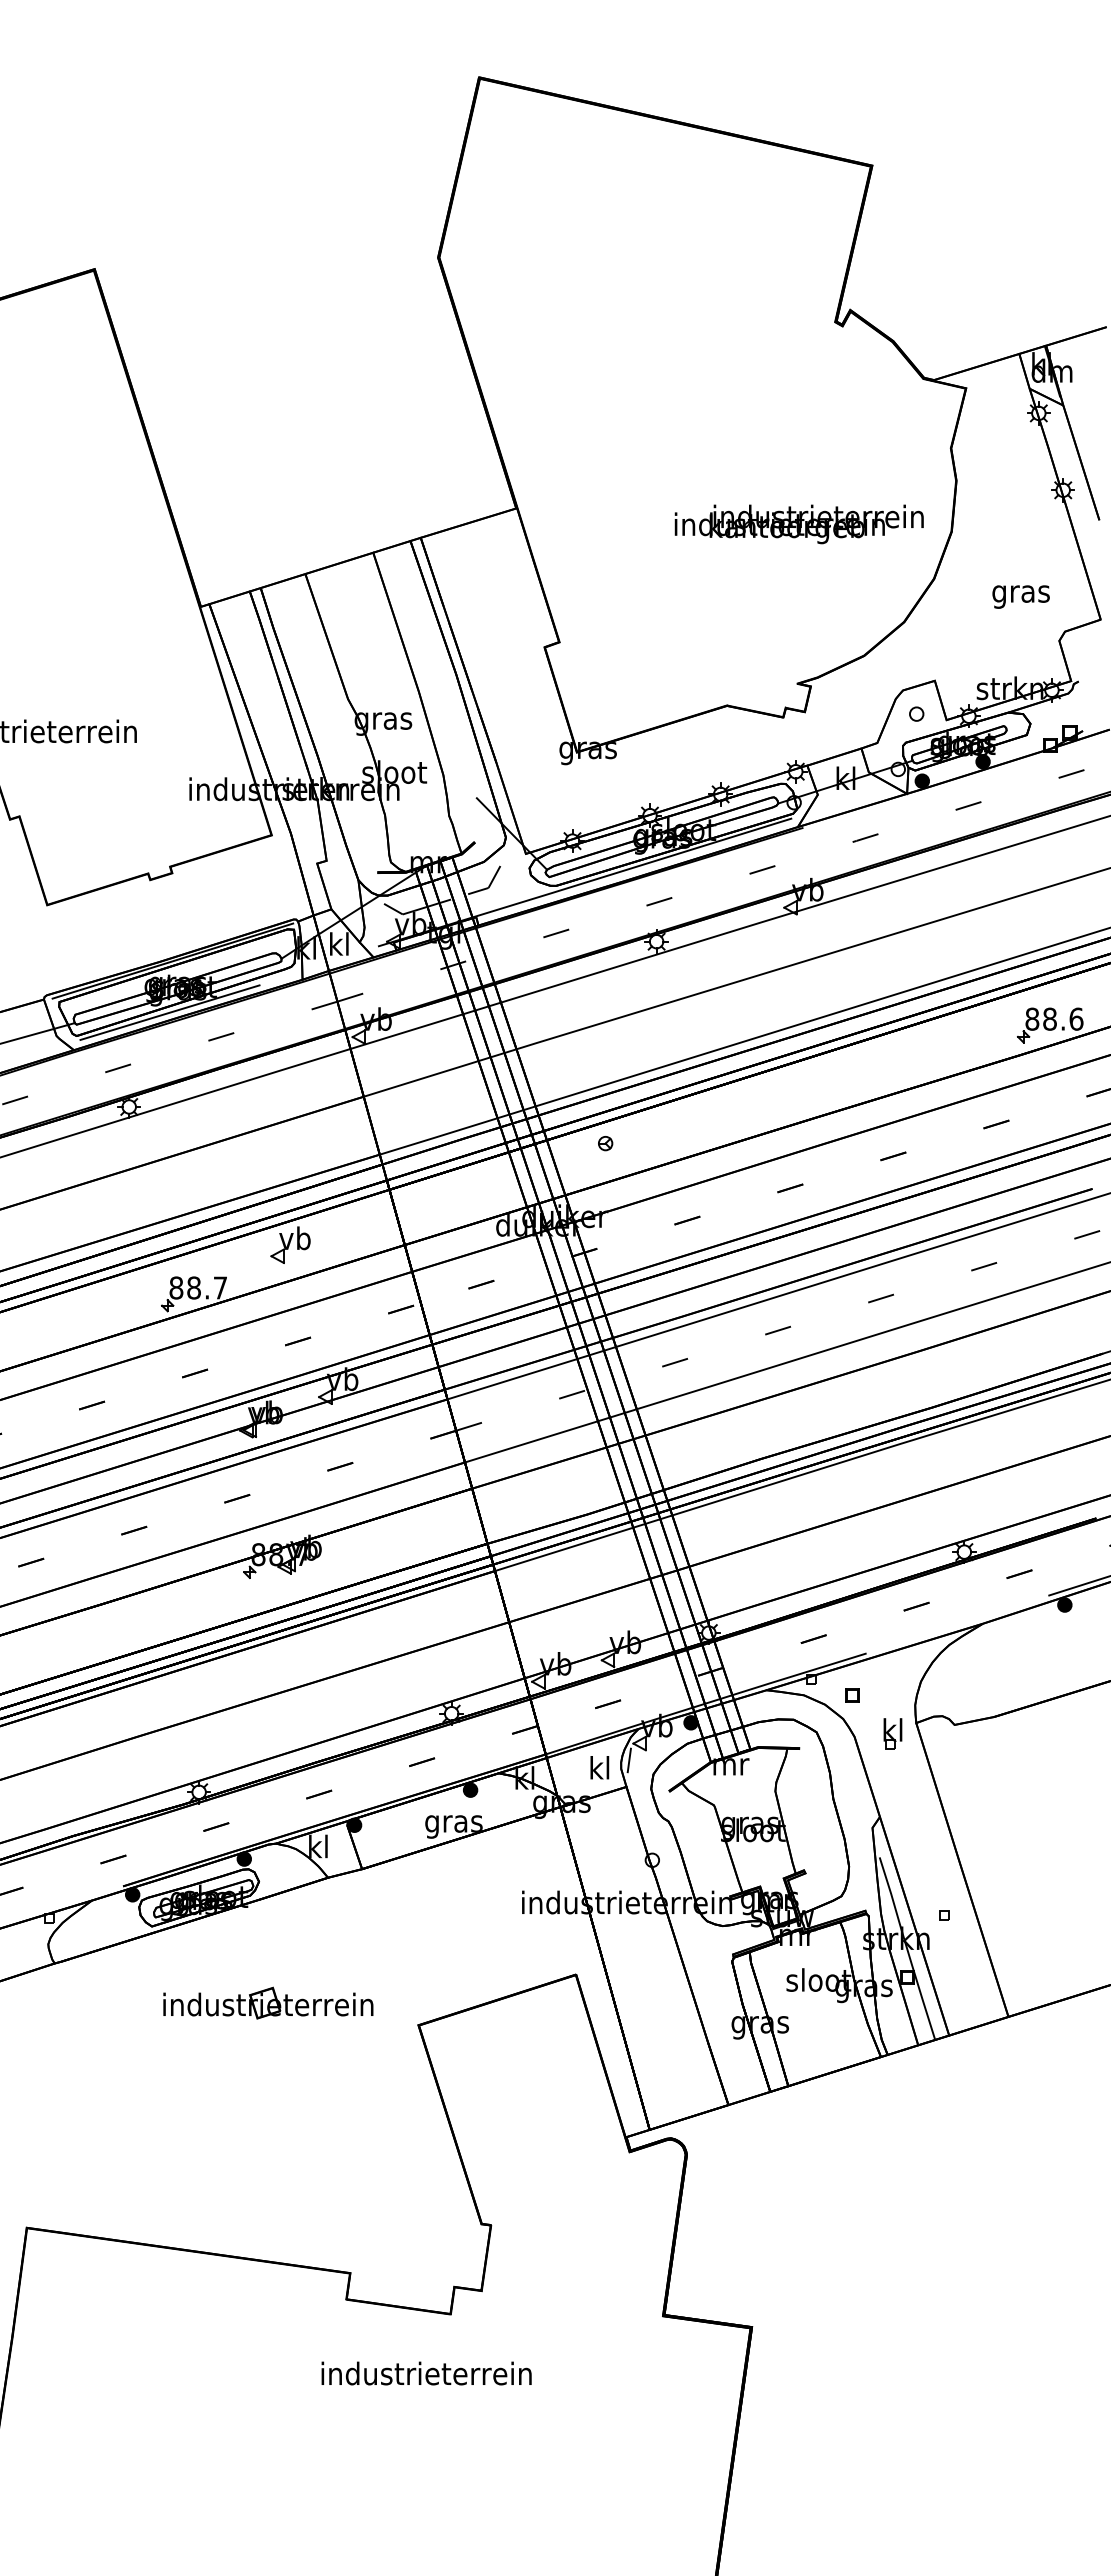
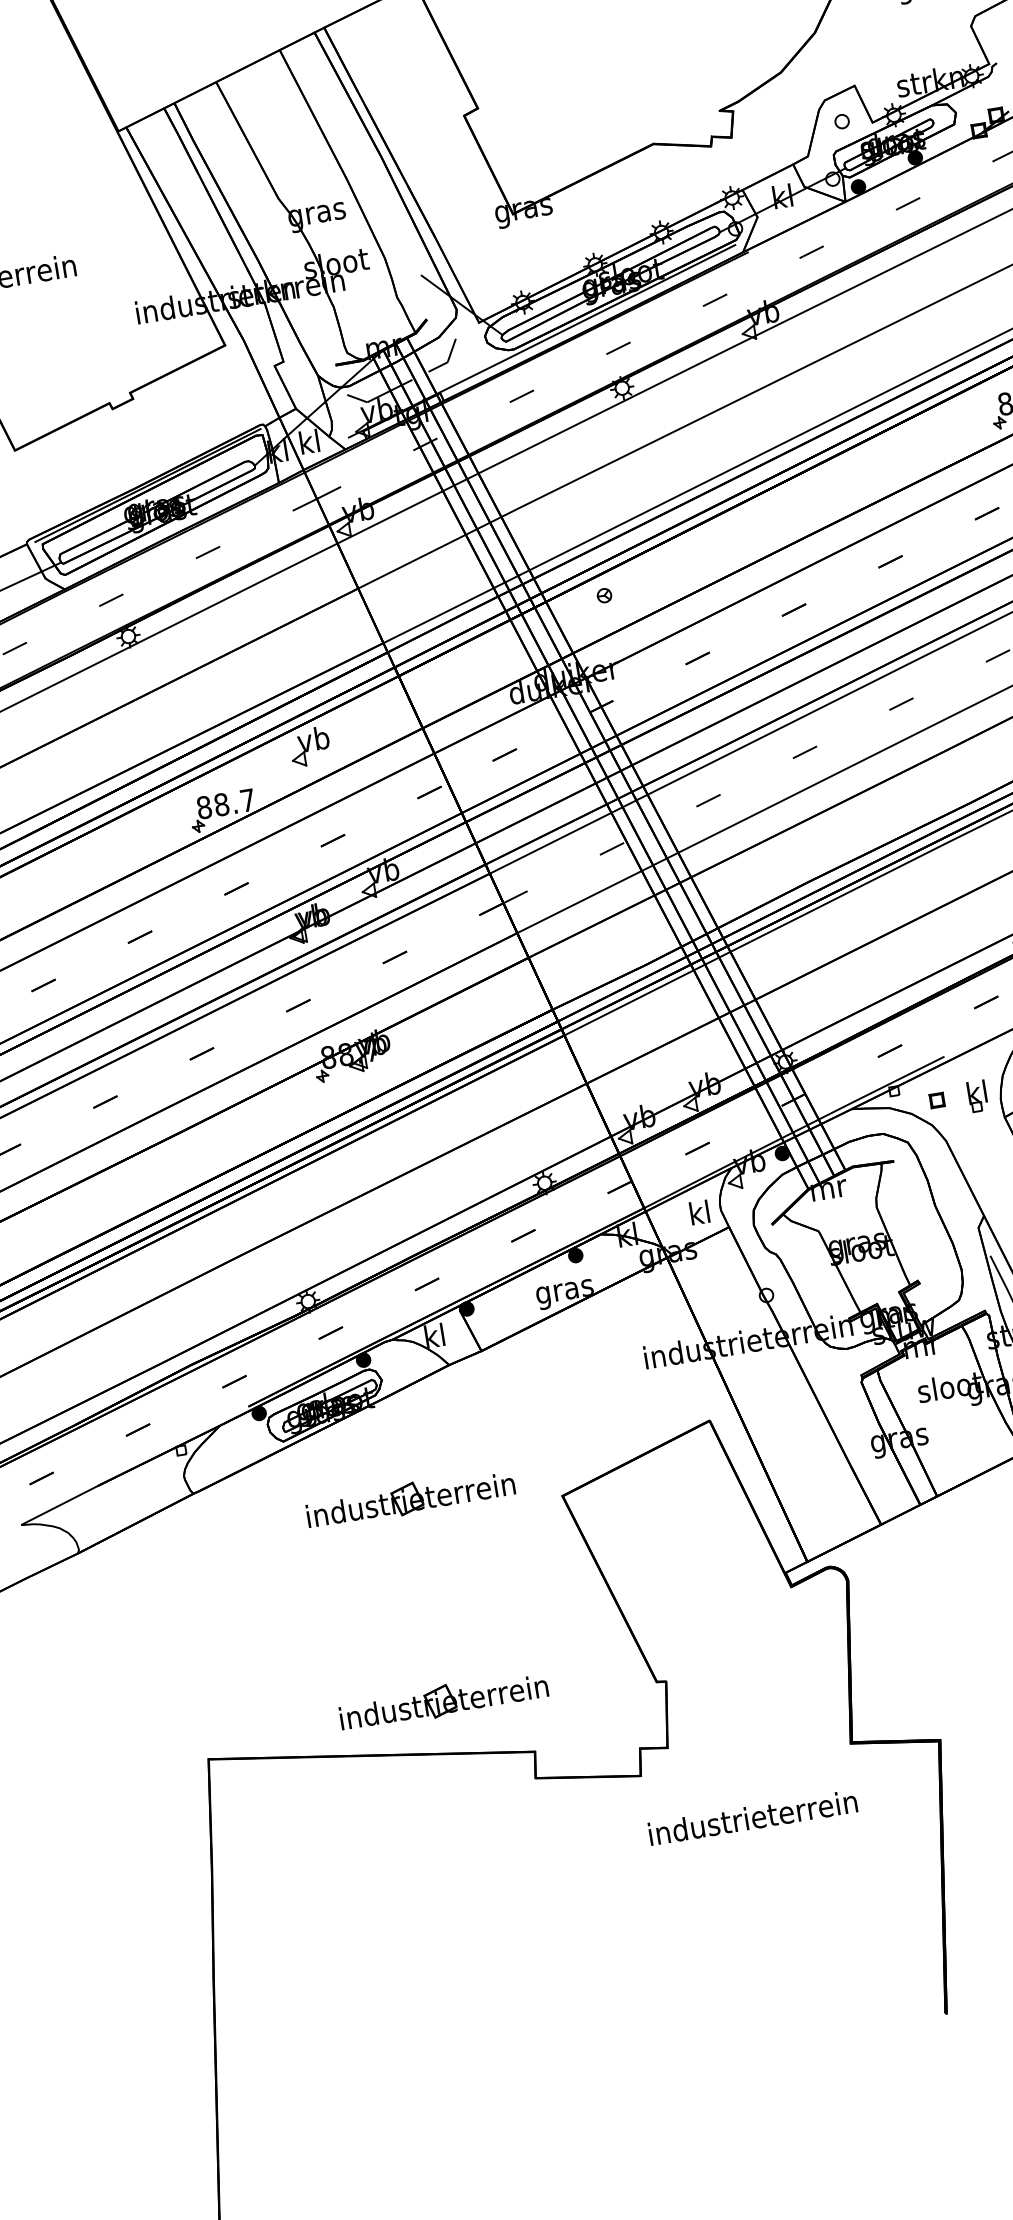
line: (169, 1012) -> (152, 536), removed
part: (892, 1733) -> (977, 1095), moved
line: (629, 1760) -> (727, 1200), removed
part: (268, 2207) -> (443, 1700), added
text: (426, 2373) -> (752, 1817), moved

